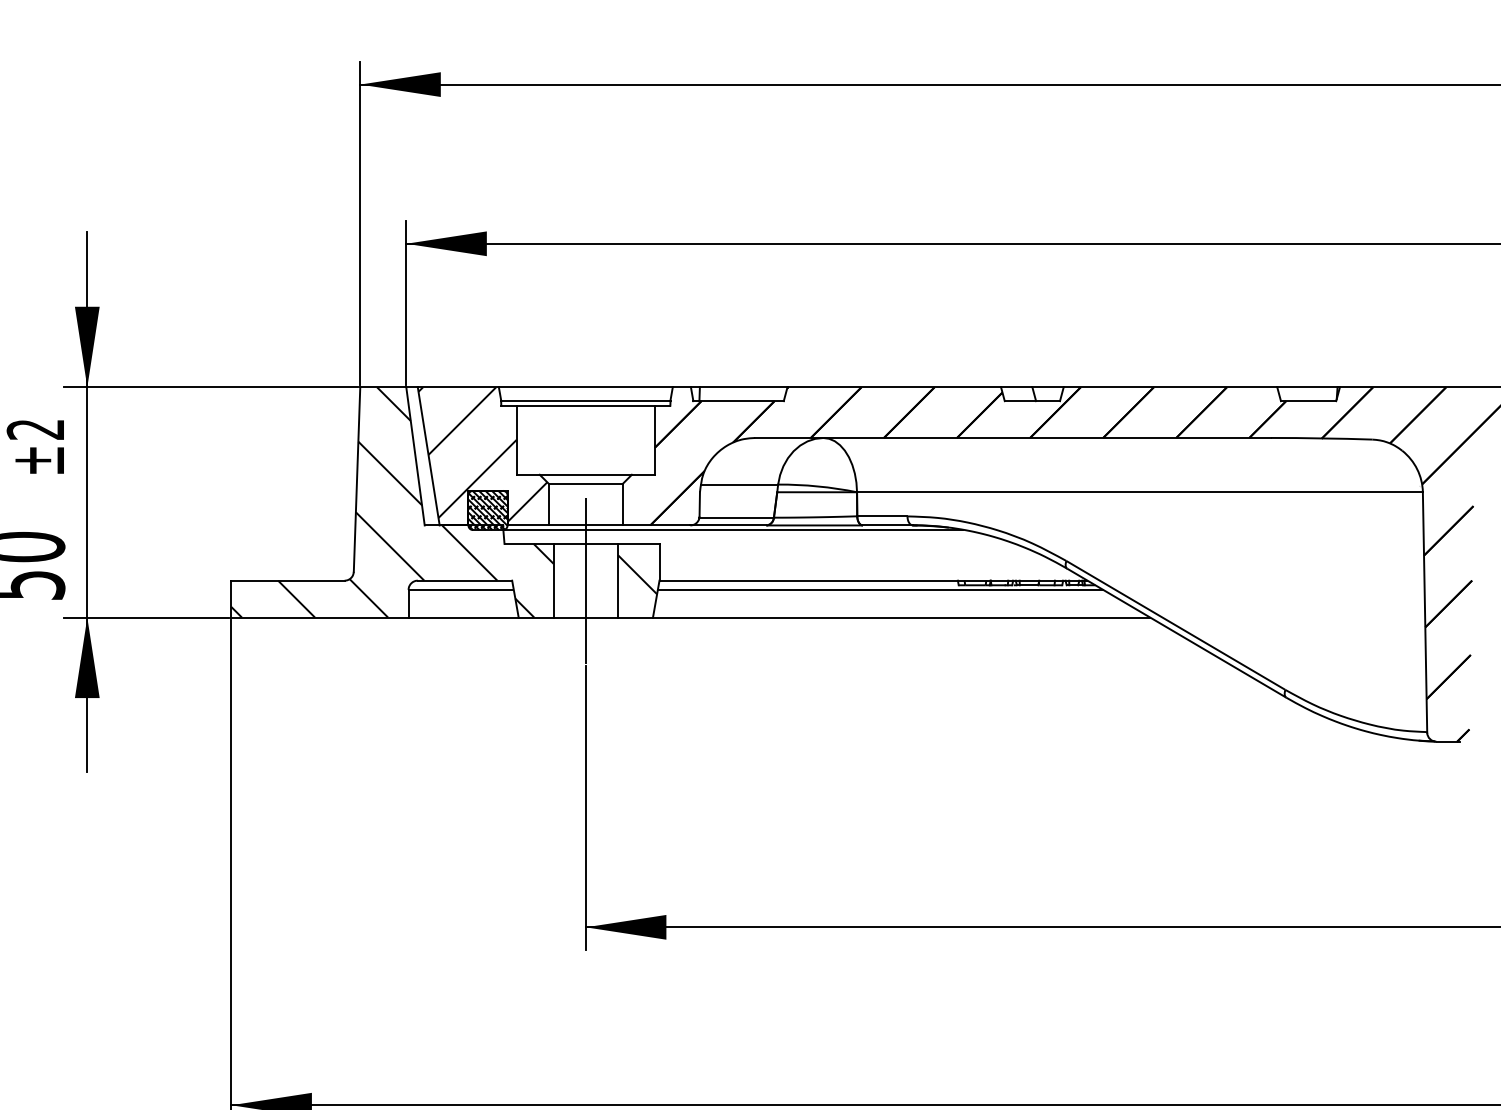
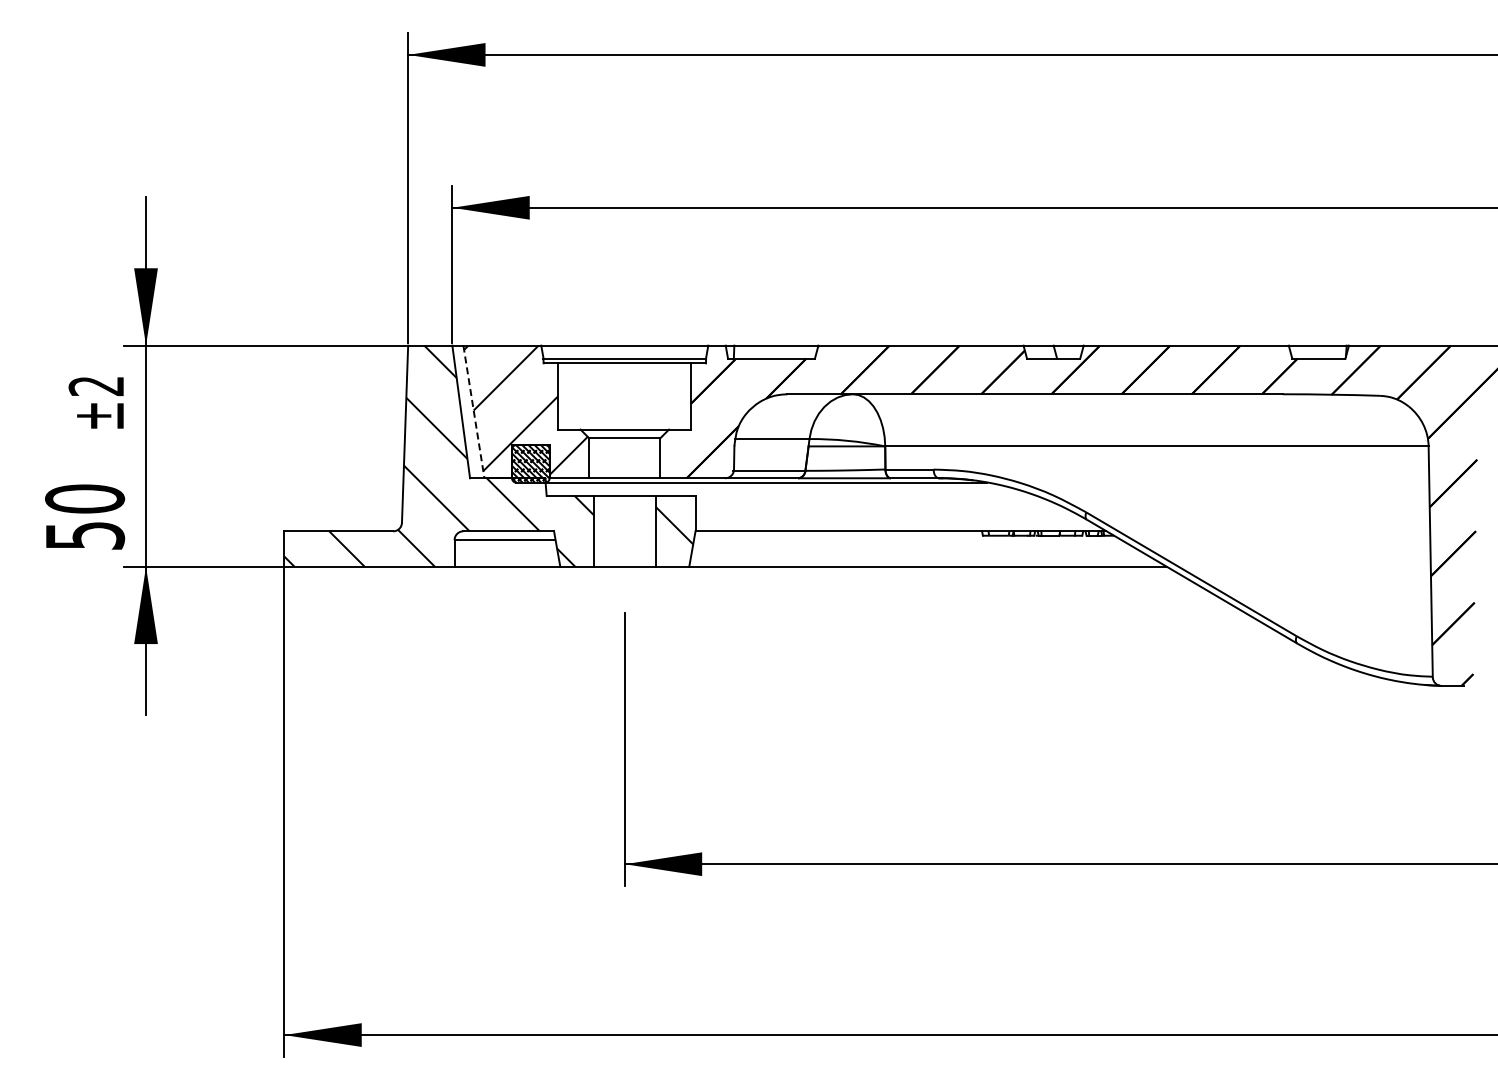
line: (429, 456) -> (474, 412), solid -> dashed
line: (585, 579) -> (624, 530), removed
line: (880, 590) -> (907, 540), removed

